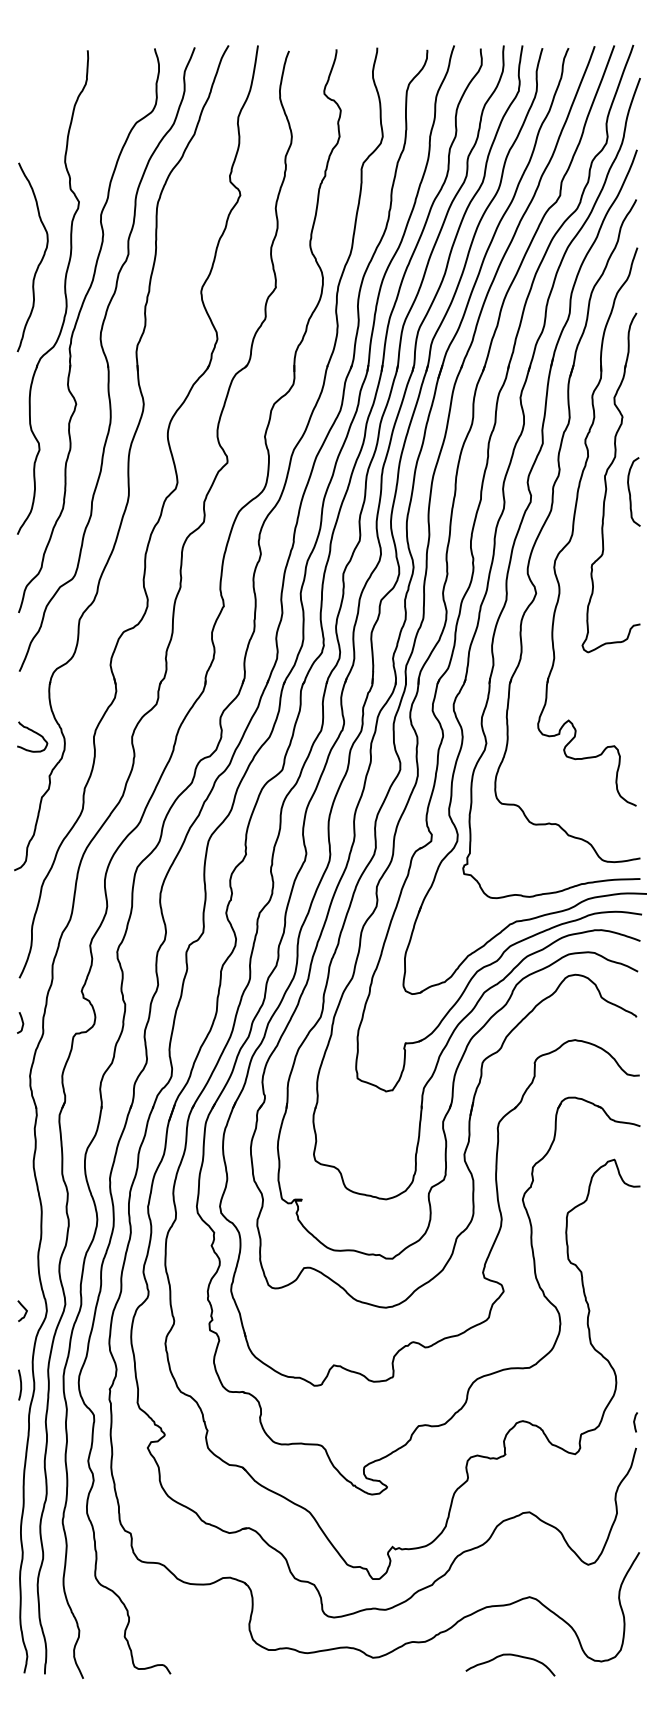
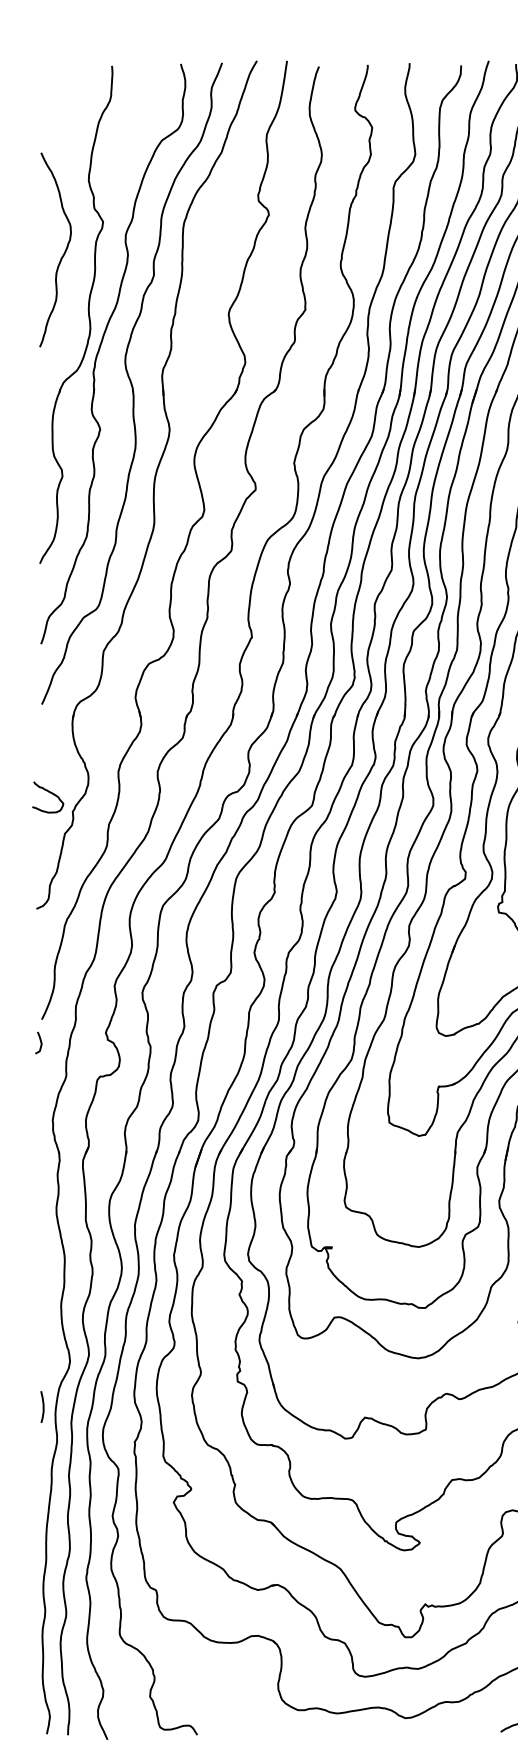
curve: (40, 260) -> (63, 253), moved
curve: (33, 732) -> (49, 792), moved
curve: (21, 1021) -> (39, 1041), moved
curve: (23, 1308) -> (46, 1359), removed
curve: (20, 1384) -> (42, 1406), moved

